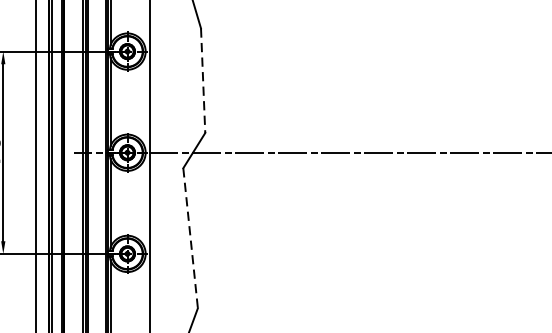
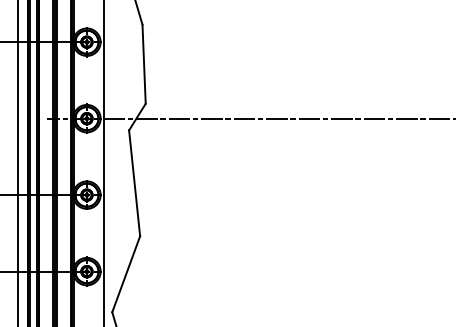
line: (203, 81) -> (144, 64), dashed -> solid
line: (190, 238) -> (134, 183), dashed -> solid

